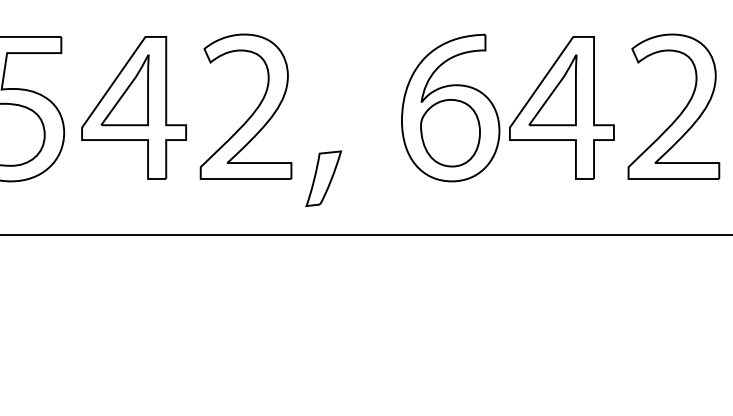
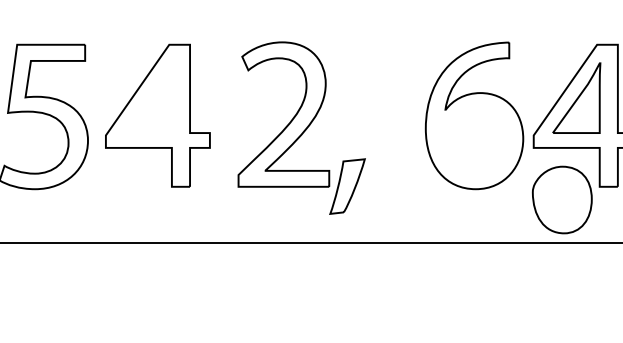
part: (124, 90) -> (148, 98), removed
part: (253, 111) -> (291, 119), moved
part: (450, 133) -> (562, 200), moved

